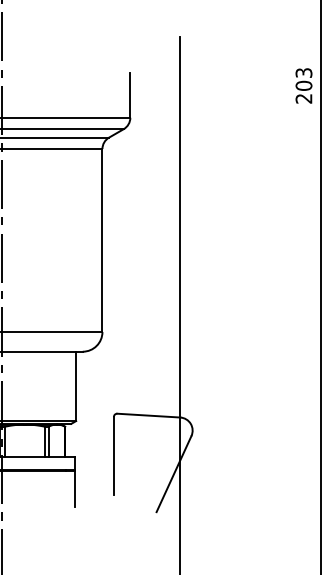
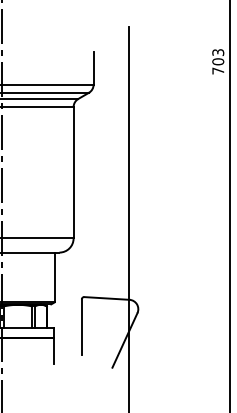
text: (304, 97) -> (218, 70), 203 -> 703

